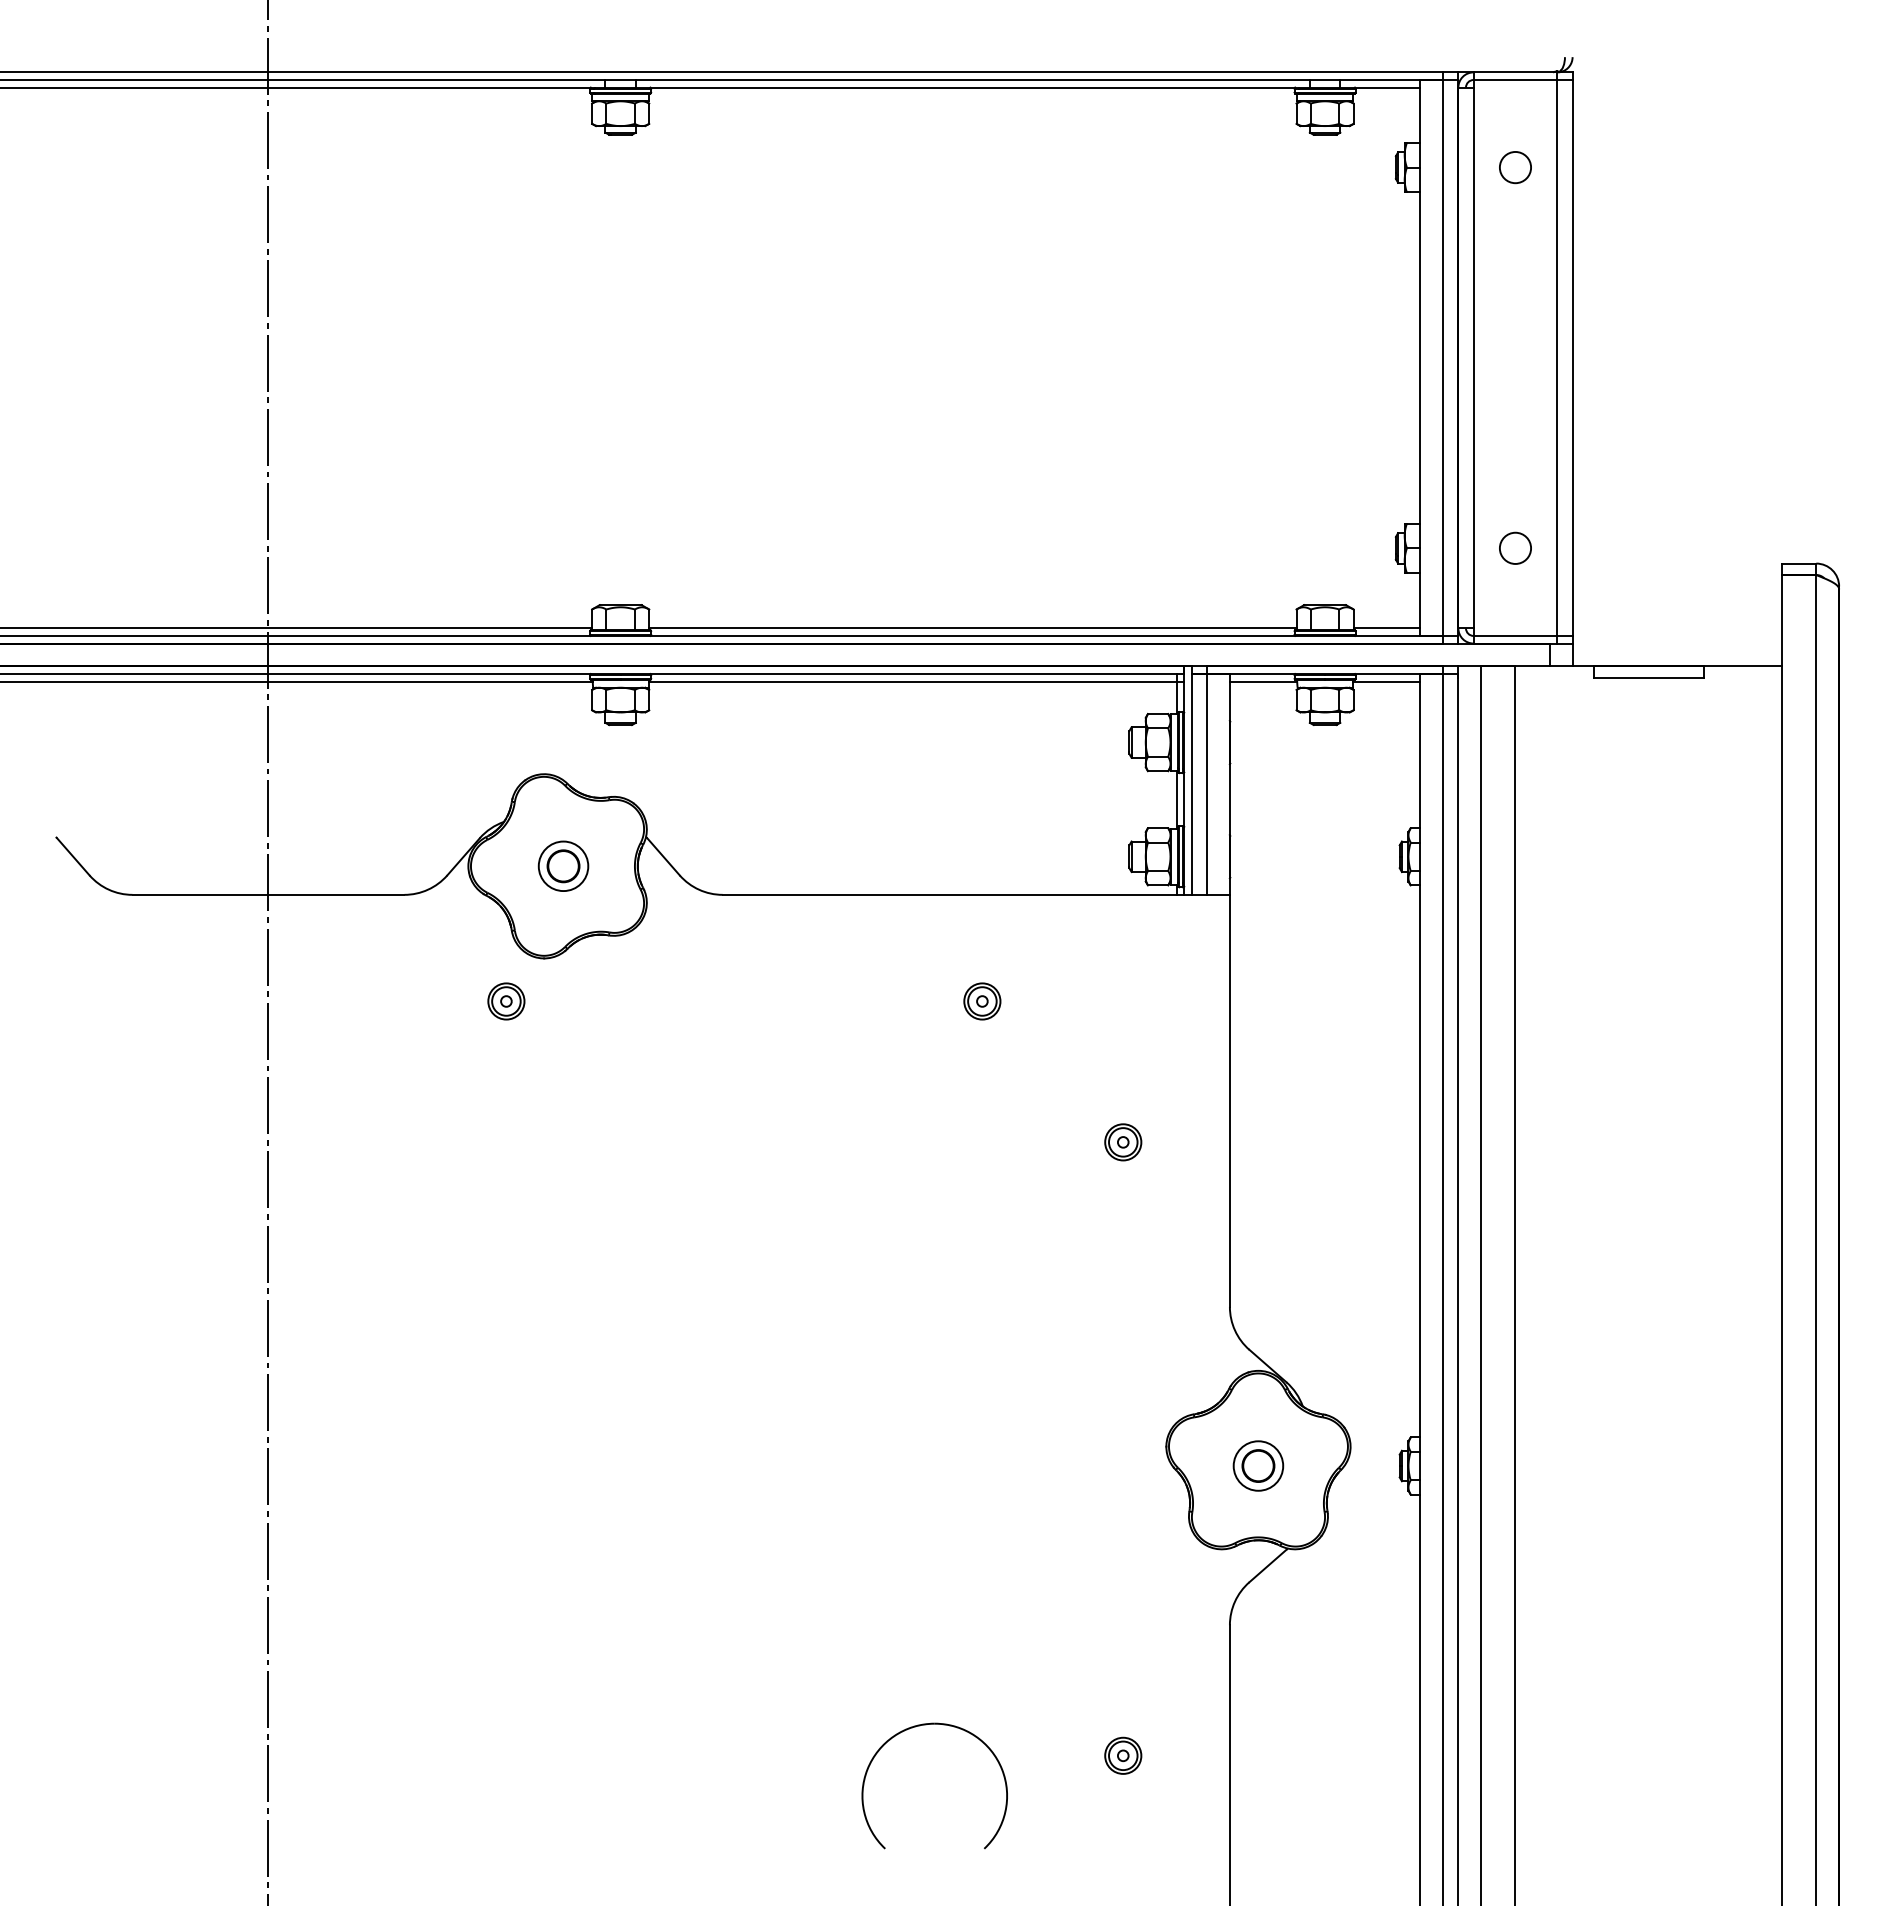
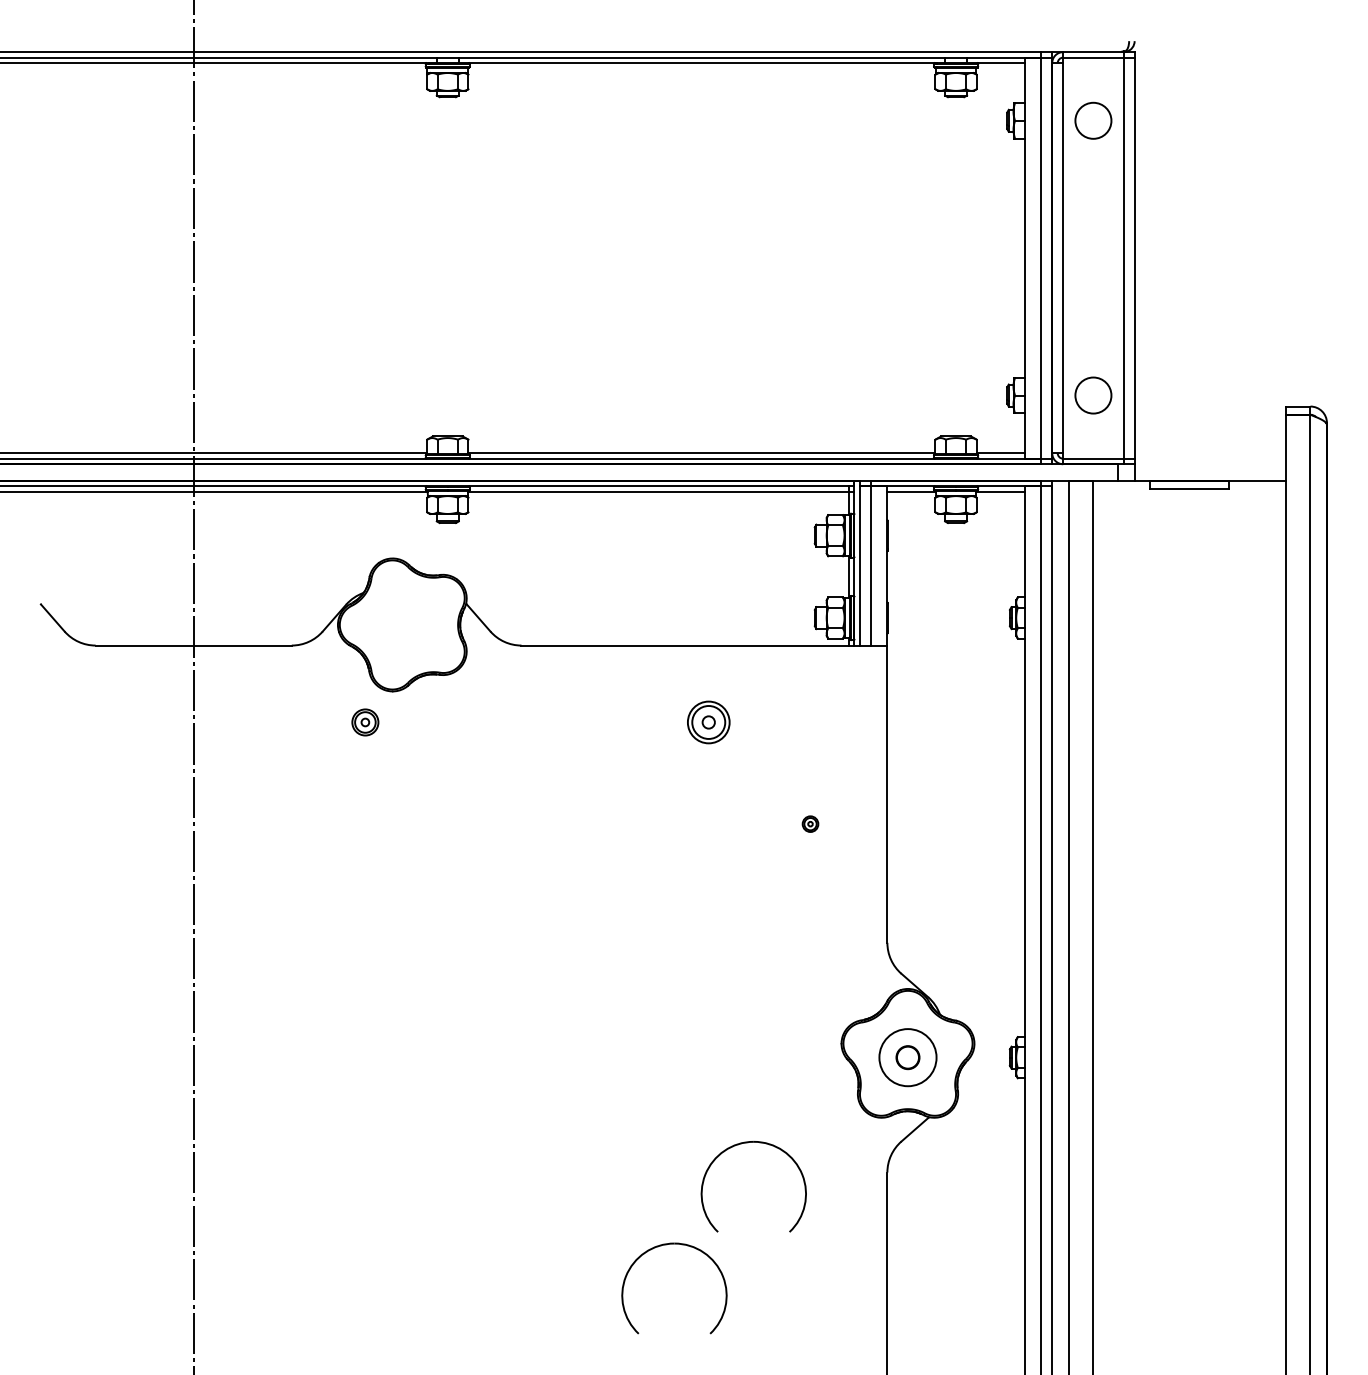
circle: (1515, 167) -> (1093, 120), size x1.6
circle: (1515, 547) -> (1093, 394), size x1.6
part: (563, 865) -> (406, 624), removed
part: (982, 1001) -> (708, 722), size x1.6
part: (1123, 1142) -> (810, 824), size x0.6
circle: (1258, 1465) -> (908, 1057), size x1.6
part: (1036, 1584) -> (747, 1143), added
part: (1123, 1755) -> (810, 1266), removed

